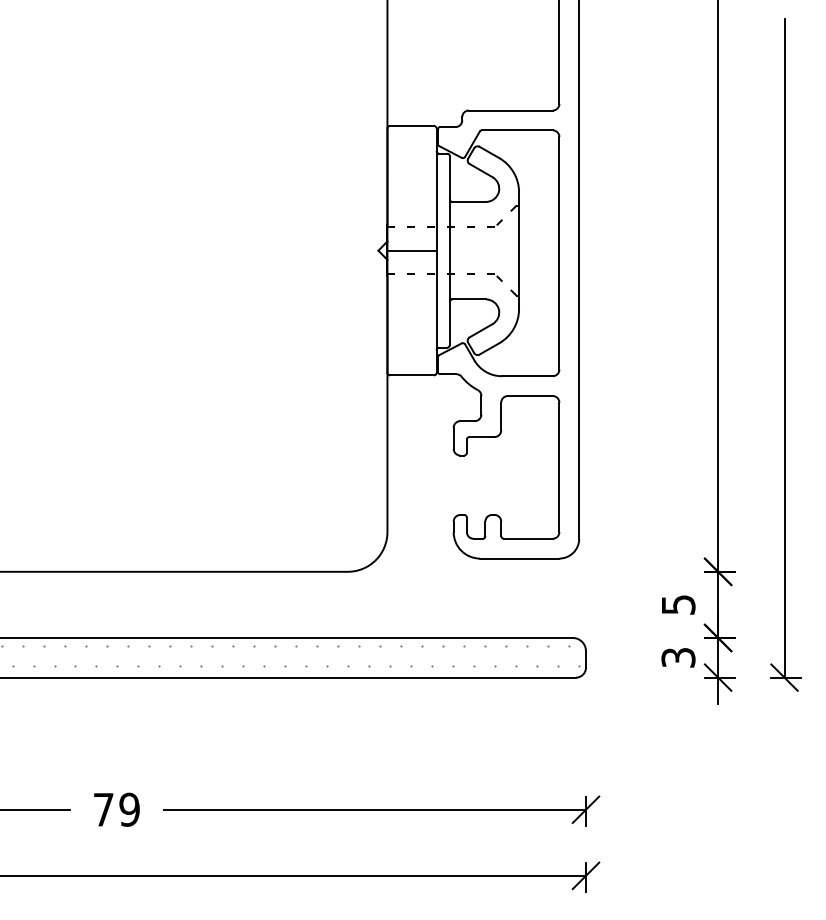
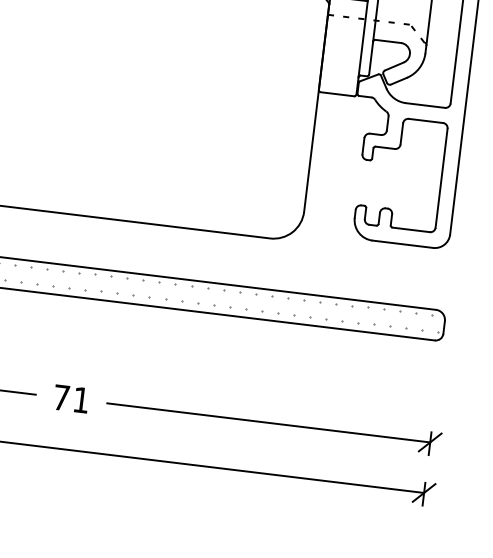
text: (129, 809) -> (81, 399), 79 -> 71

